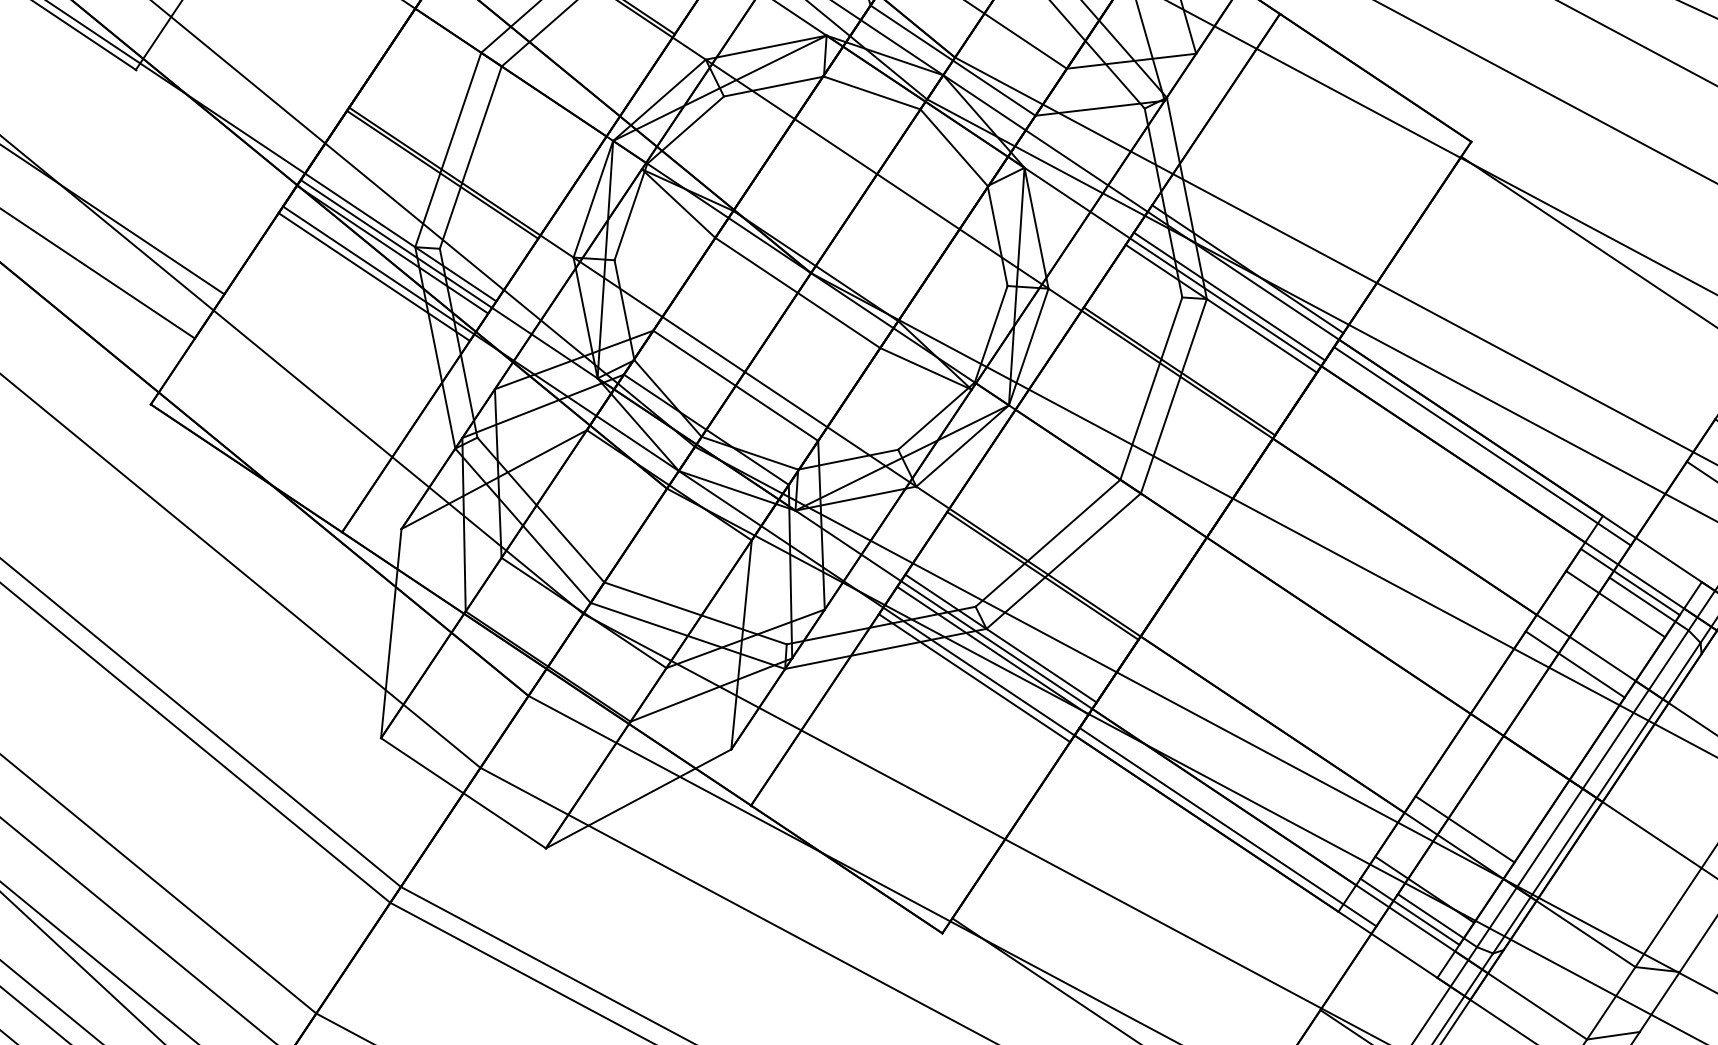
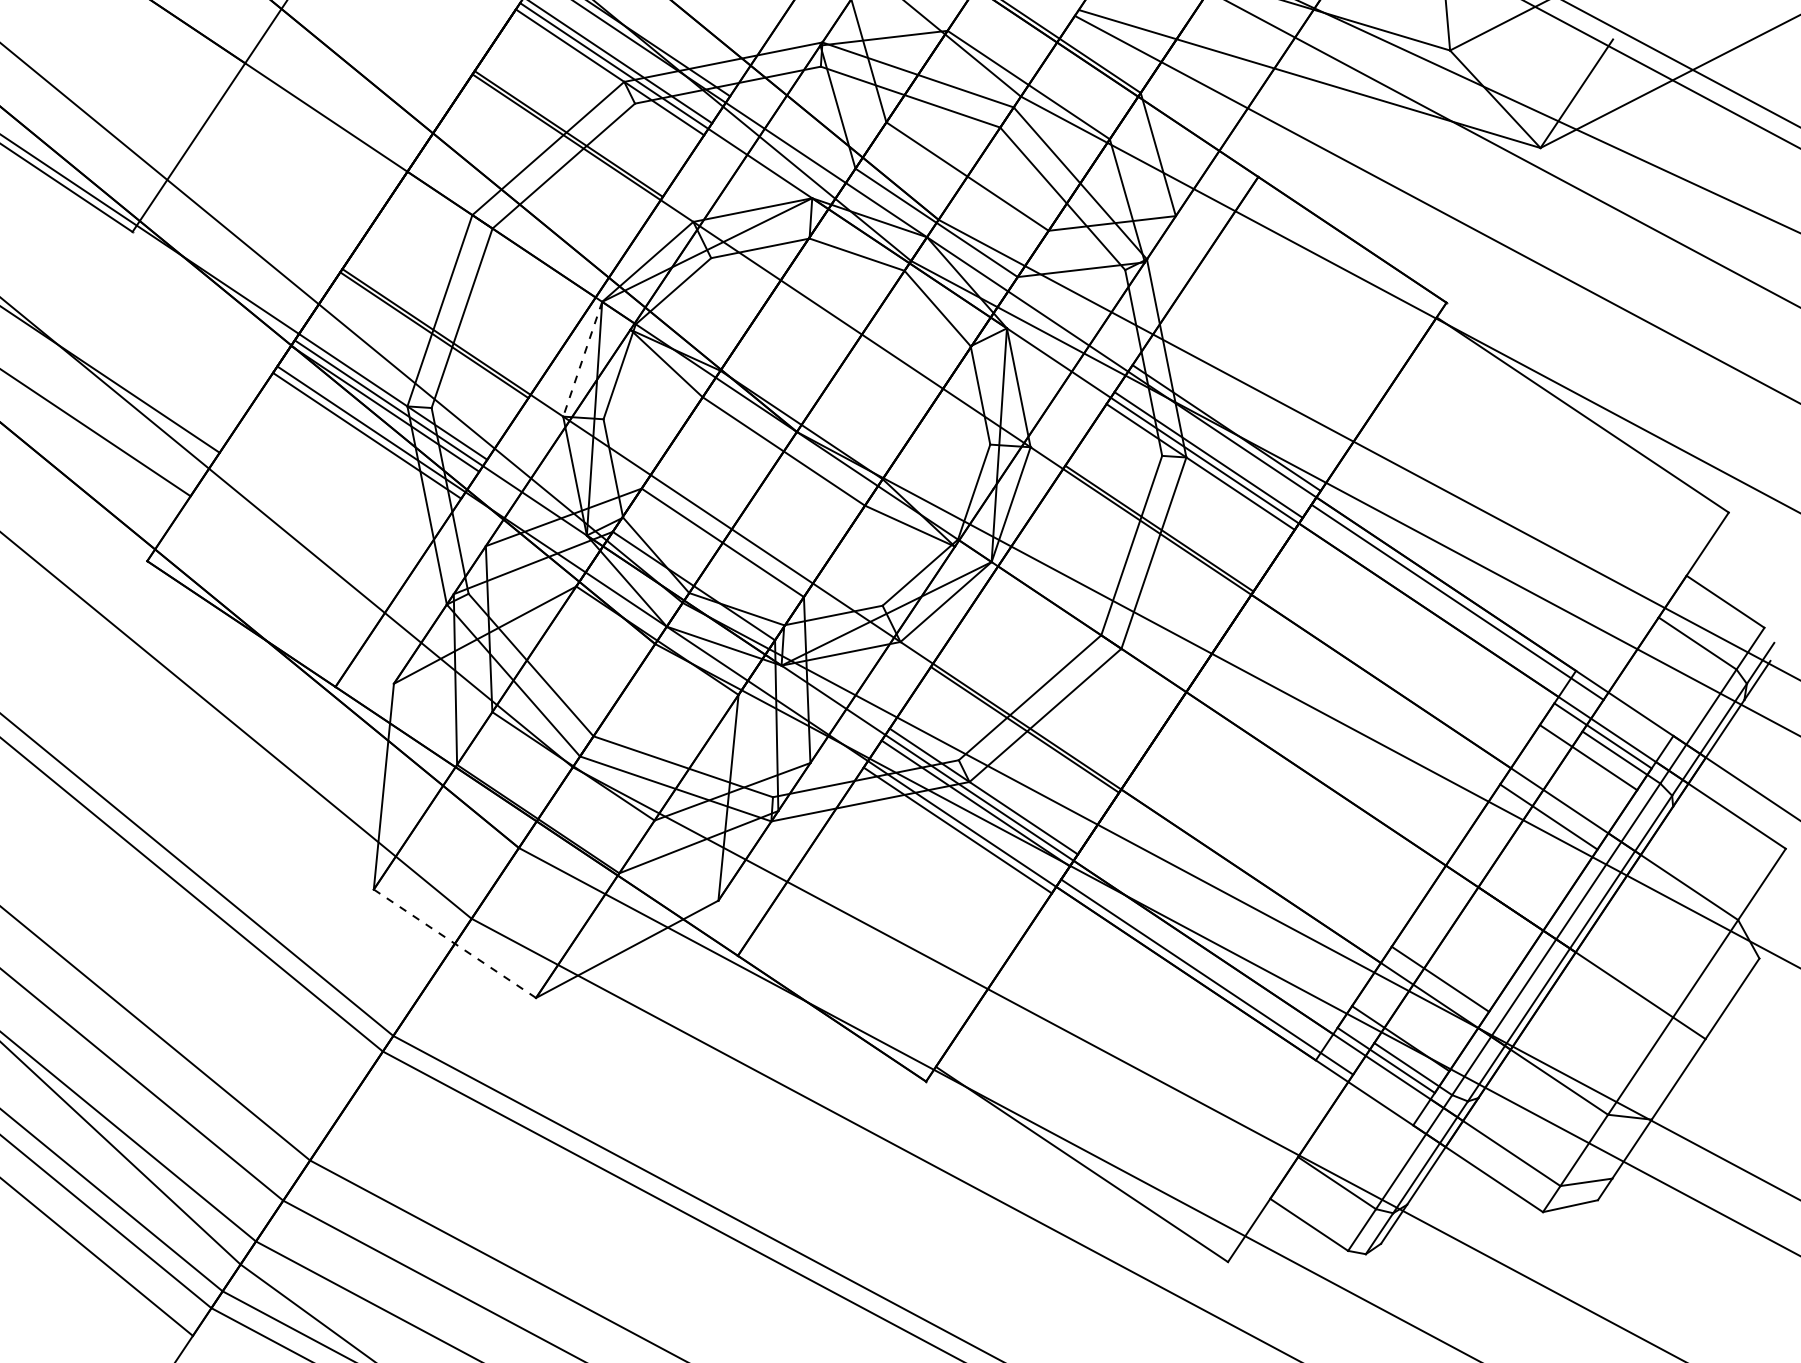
line: (593, 199) -> (582, 359), solid -> dashed
line: (463, 793) -> (454, 943), solid -> dashed

